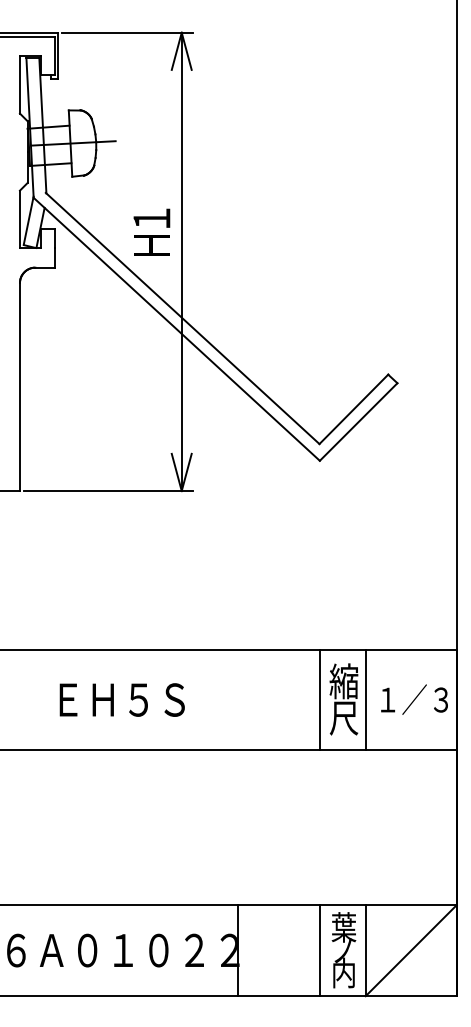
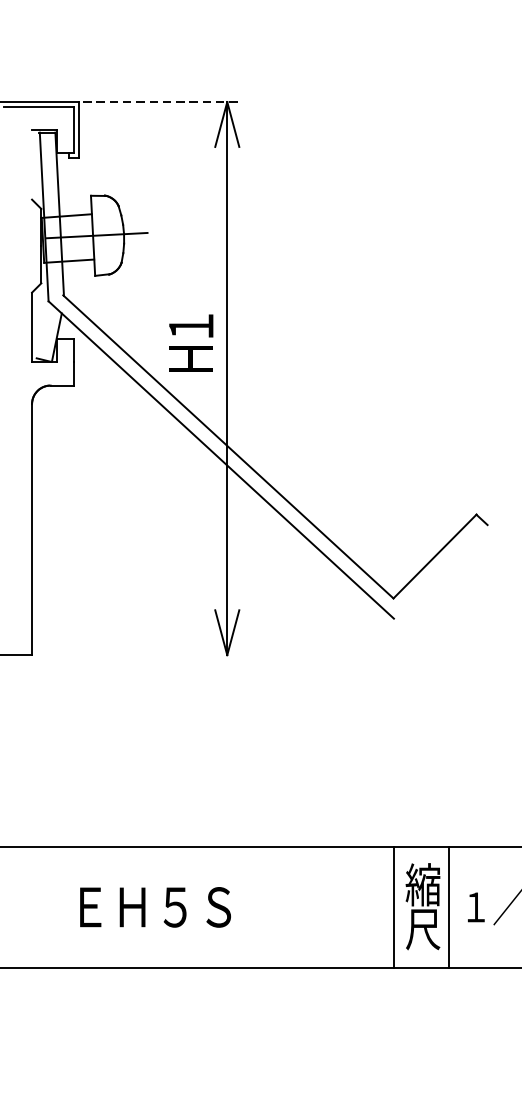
line: (128, 32) -> (163, 101), solid -> dashed
line: (19, 84) -> (31, 164), removed
line: (28, 220) -> (42, 328), removed
line: (358, 421) -> (440, 571), removed
line: (108, 491) -> (138, 655), removed

